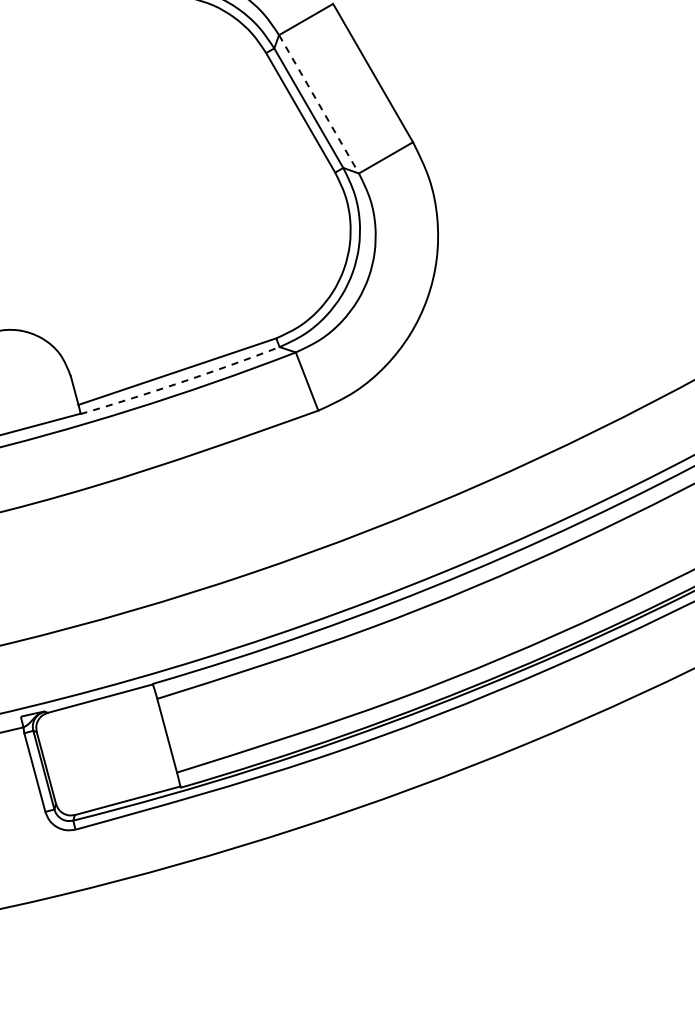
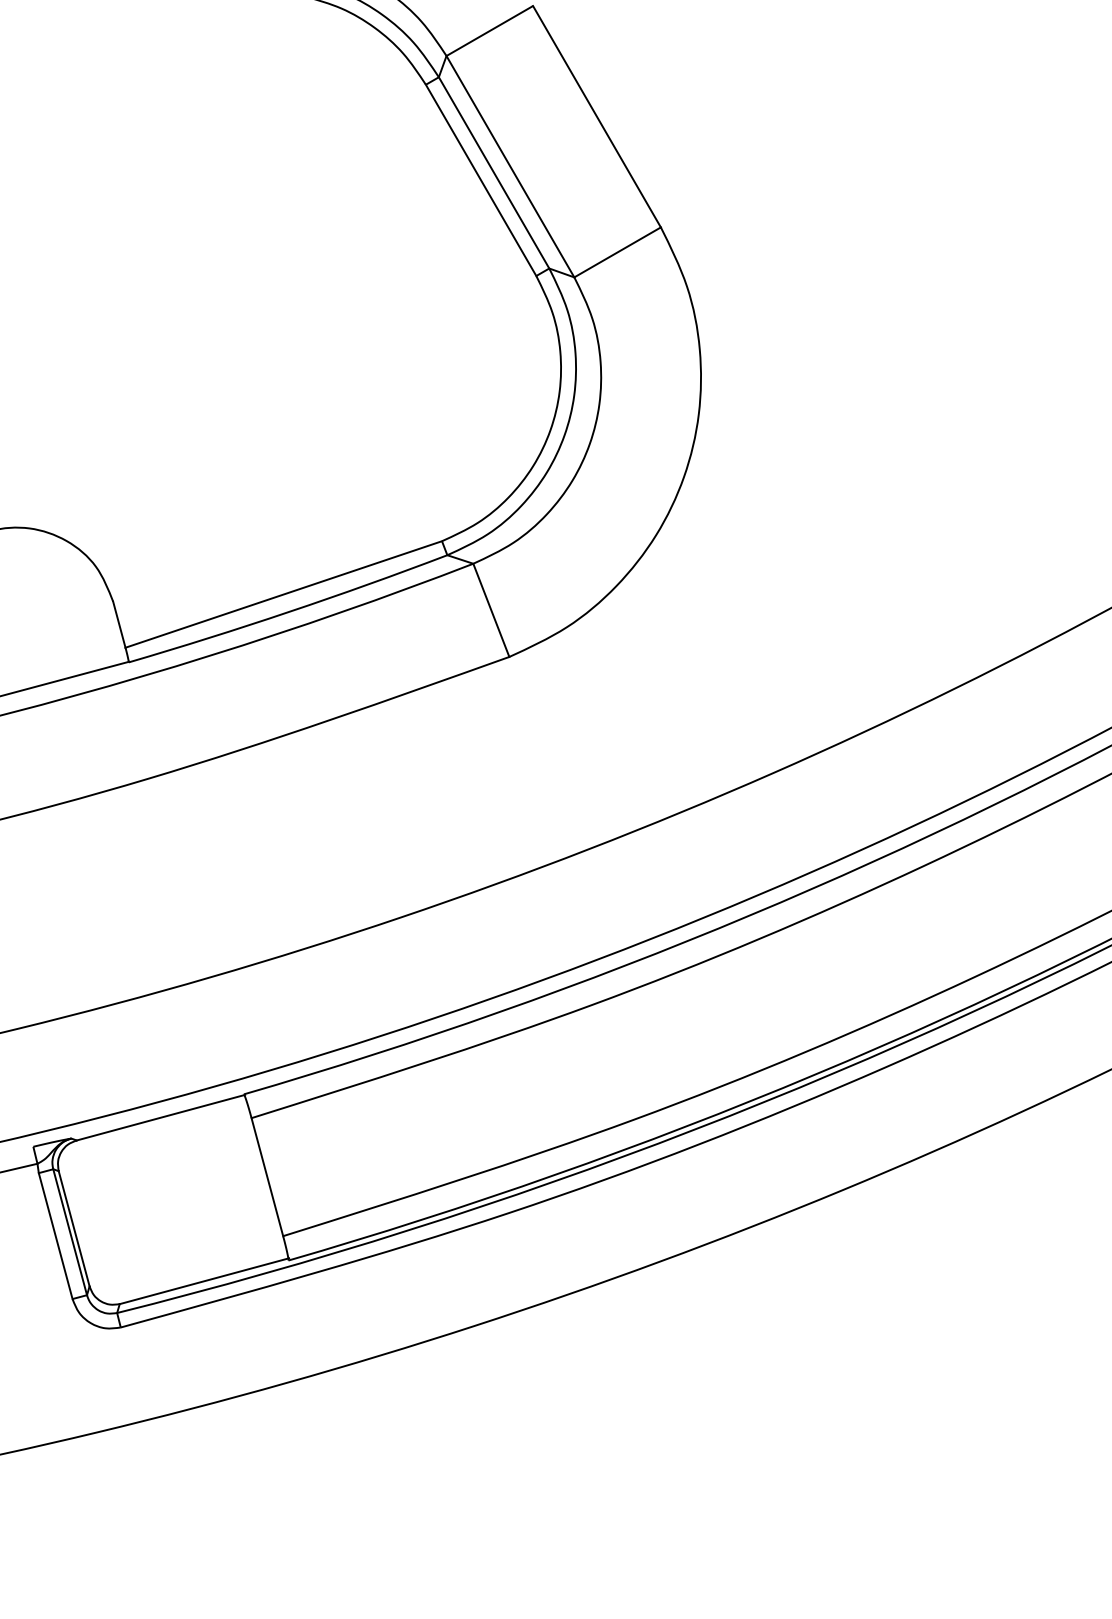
line: (319, 104) -> (511, 166), dashed -> solid
arc: (180, 382) -> (288, 611), dashed -> solid

